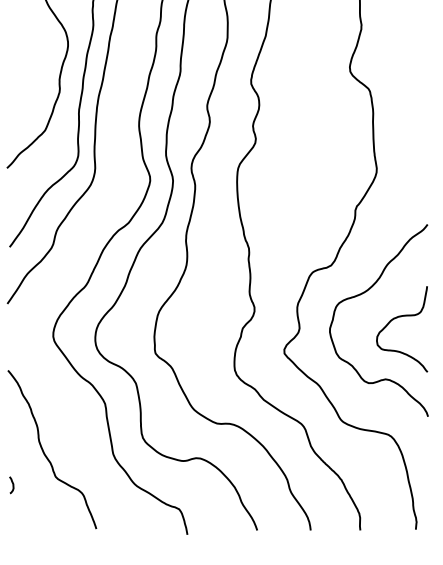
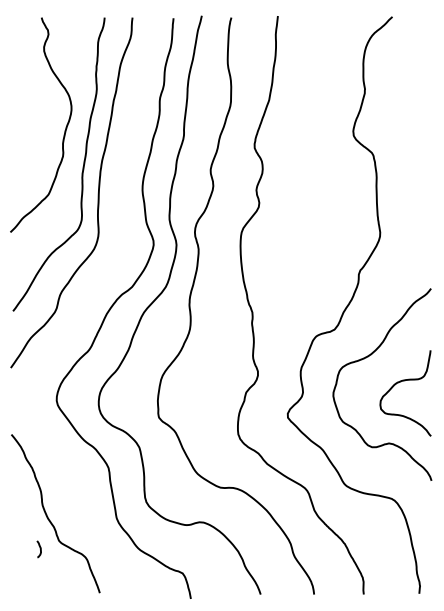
curve: (12, 484) -> (39, 548), moved

